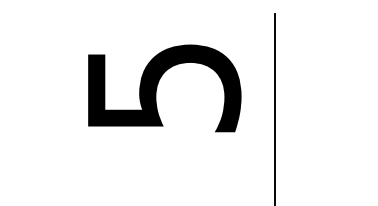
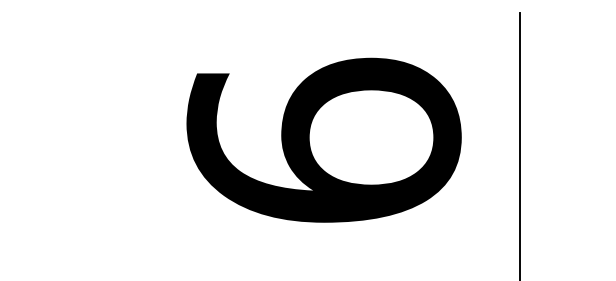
text: (163, 86) -> (324, 139), 5 -> 6

